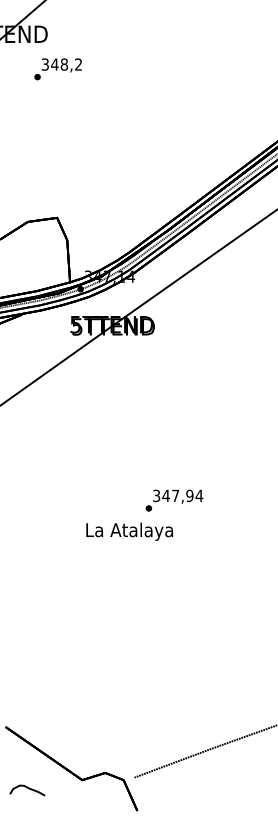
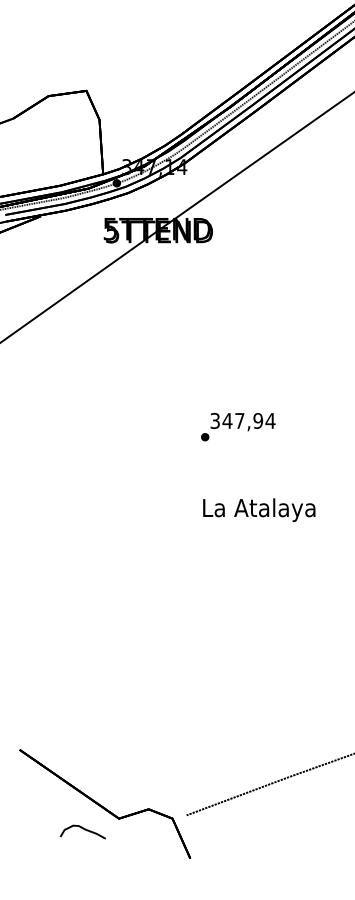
text: (174, 500) -> (238, 426), moved
text: (129, 531) -> (259, 509), moved
part: (27, 790) -> (83, 832), moved

